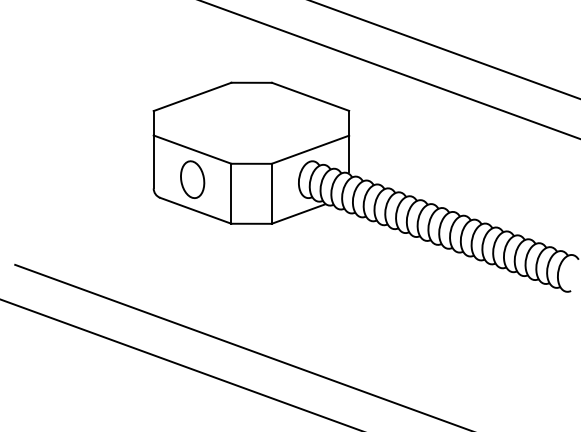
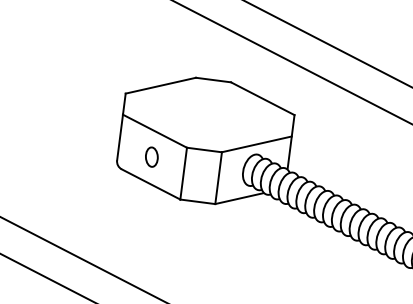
part: (192, 179) -> (151, 157), size x0.6

